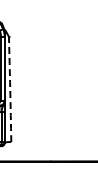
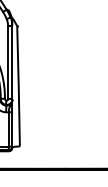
arc: (10, 89) -> (18, 86), dashed -> solid

